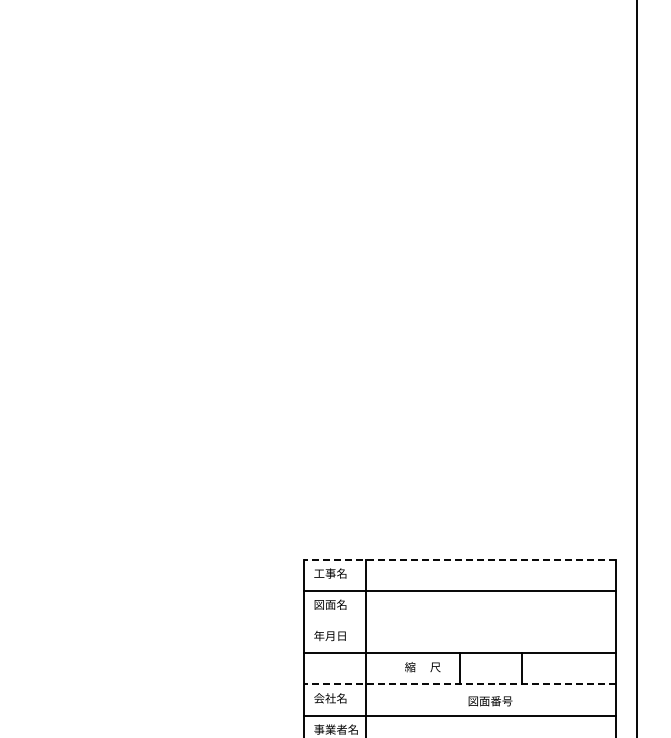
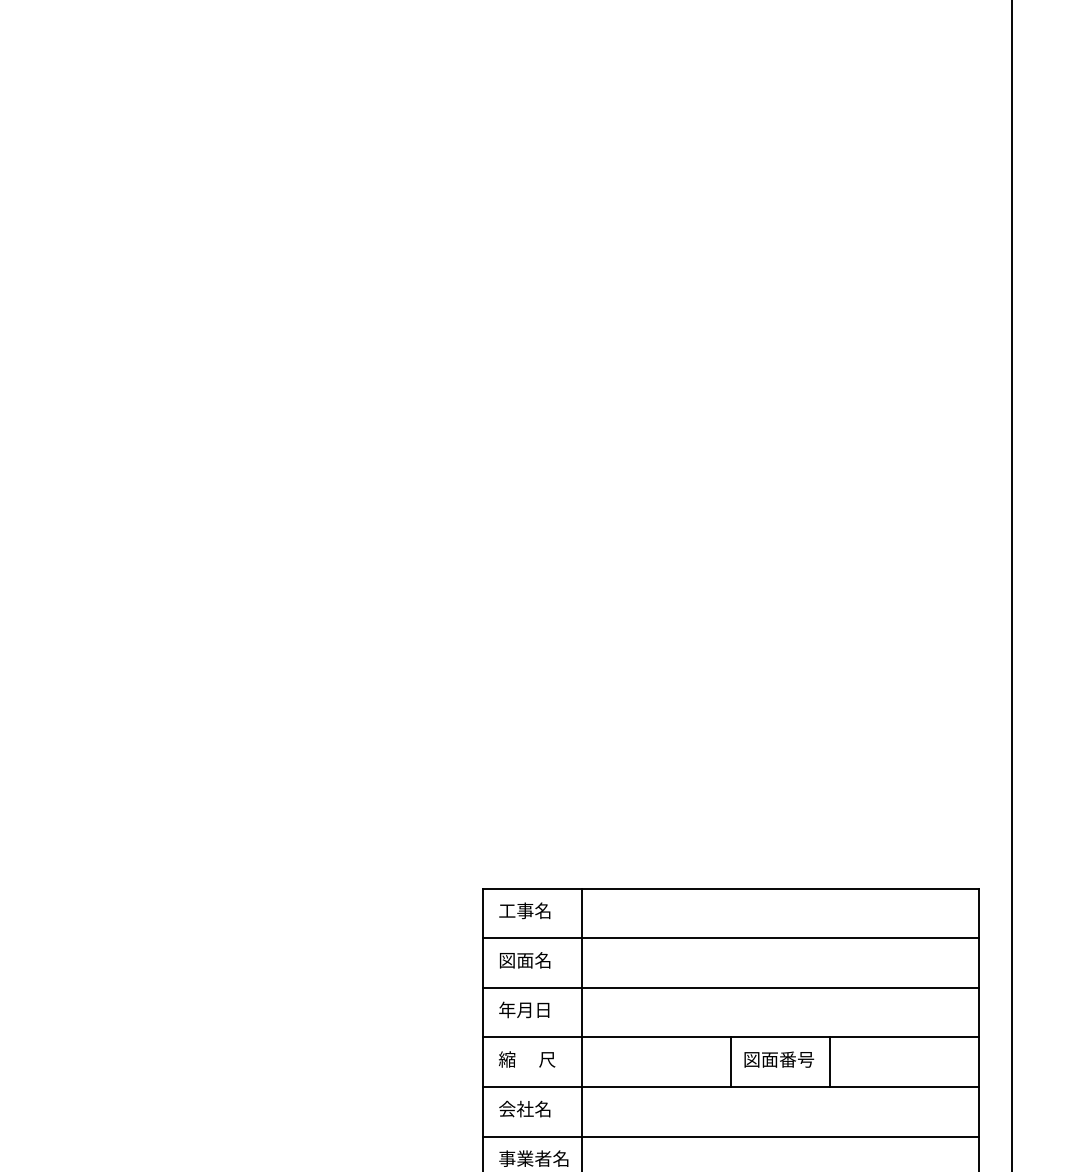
line: (459, 559) -> (729, 888), dashed -> solid
line: (459, 621) -> (729, 986), added
text: (422, 667) -> (526, 1060), moved
line: (459, 684) -> (729, 1087), dashed -> solid
text: (490, 701) -> (779, 1060), moved

